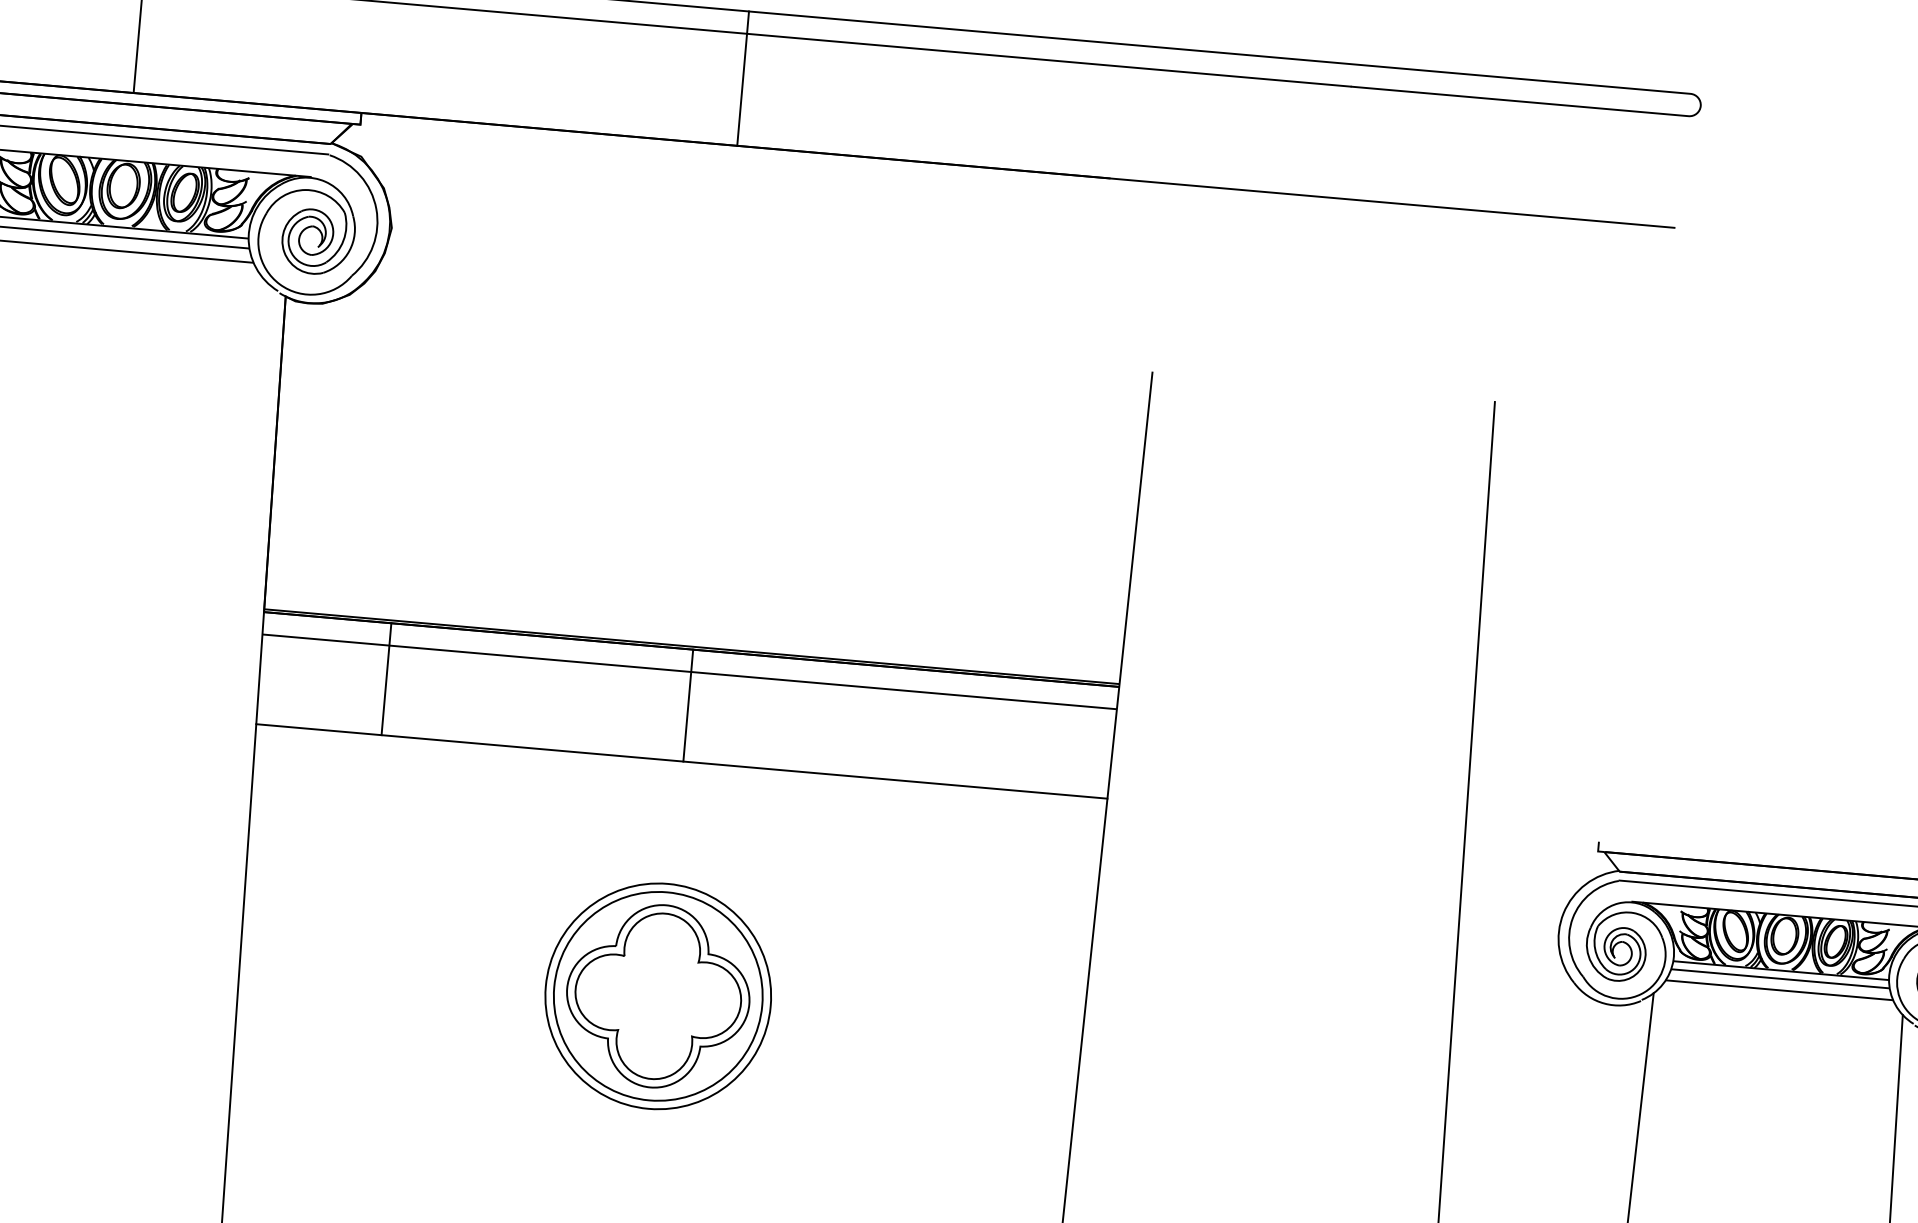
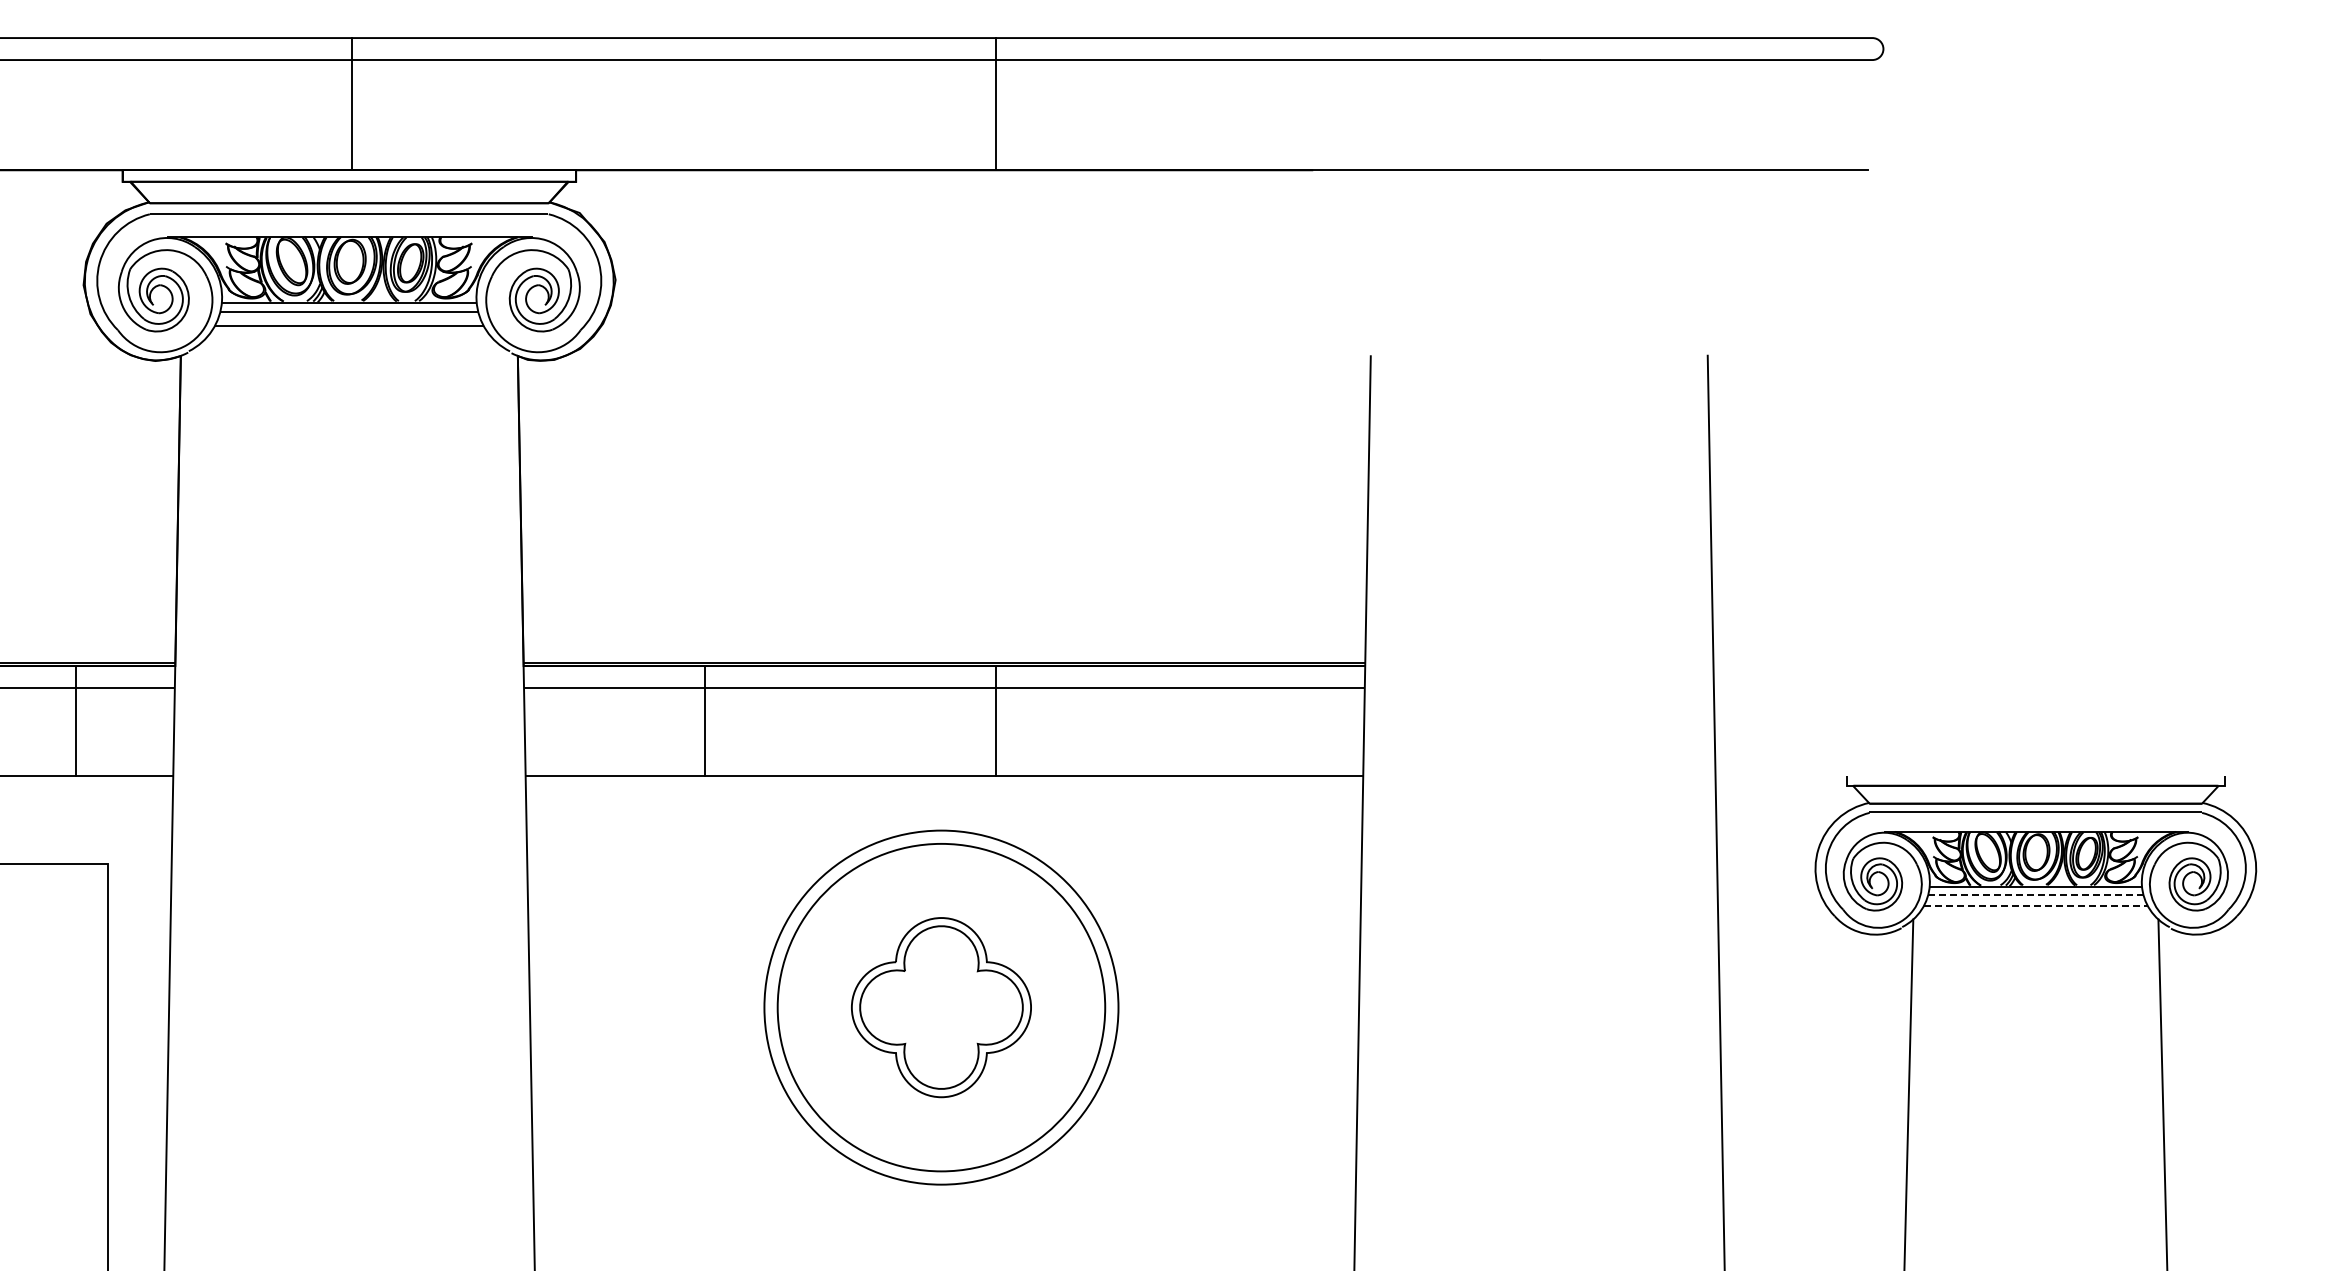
line: (742, 78) -> (995, 104), moved
line: (385, 679) -> (704, 721), moved
line: (687, 705) -> (995, 721), moved
line: (1781, 978) -> (2036, 894), solid -> dashed
line: (1779, 989) -> (2035, 905), solid -> dashed
circle: (658, 996) -> (941, 1007), size x1.6
circle: (658, 996) -> (941, 1007), size x1.6

